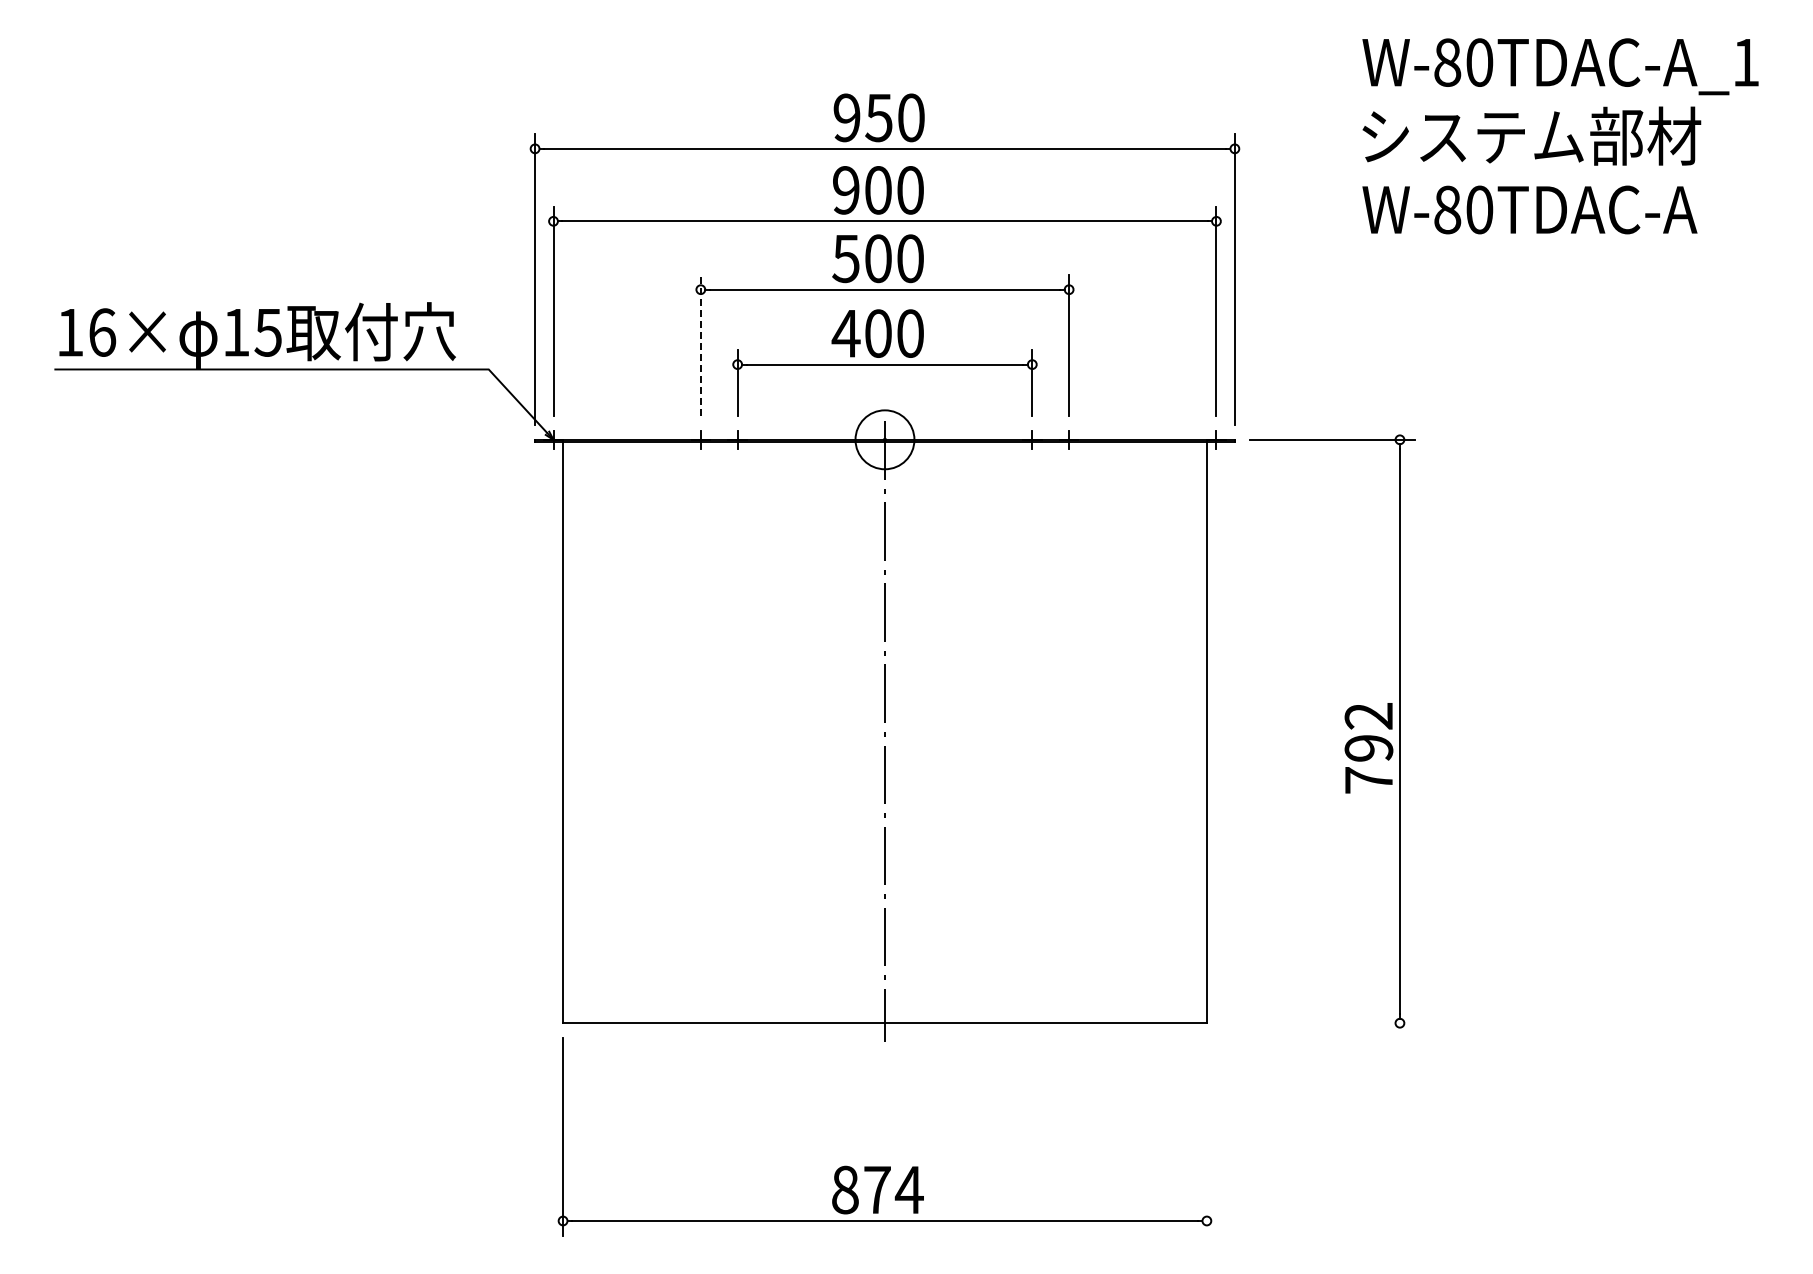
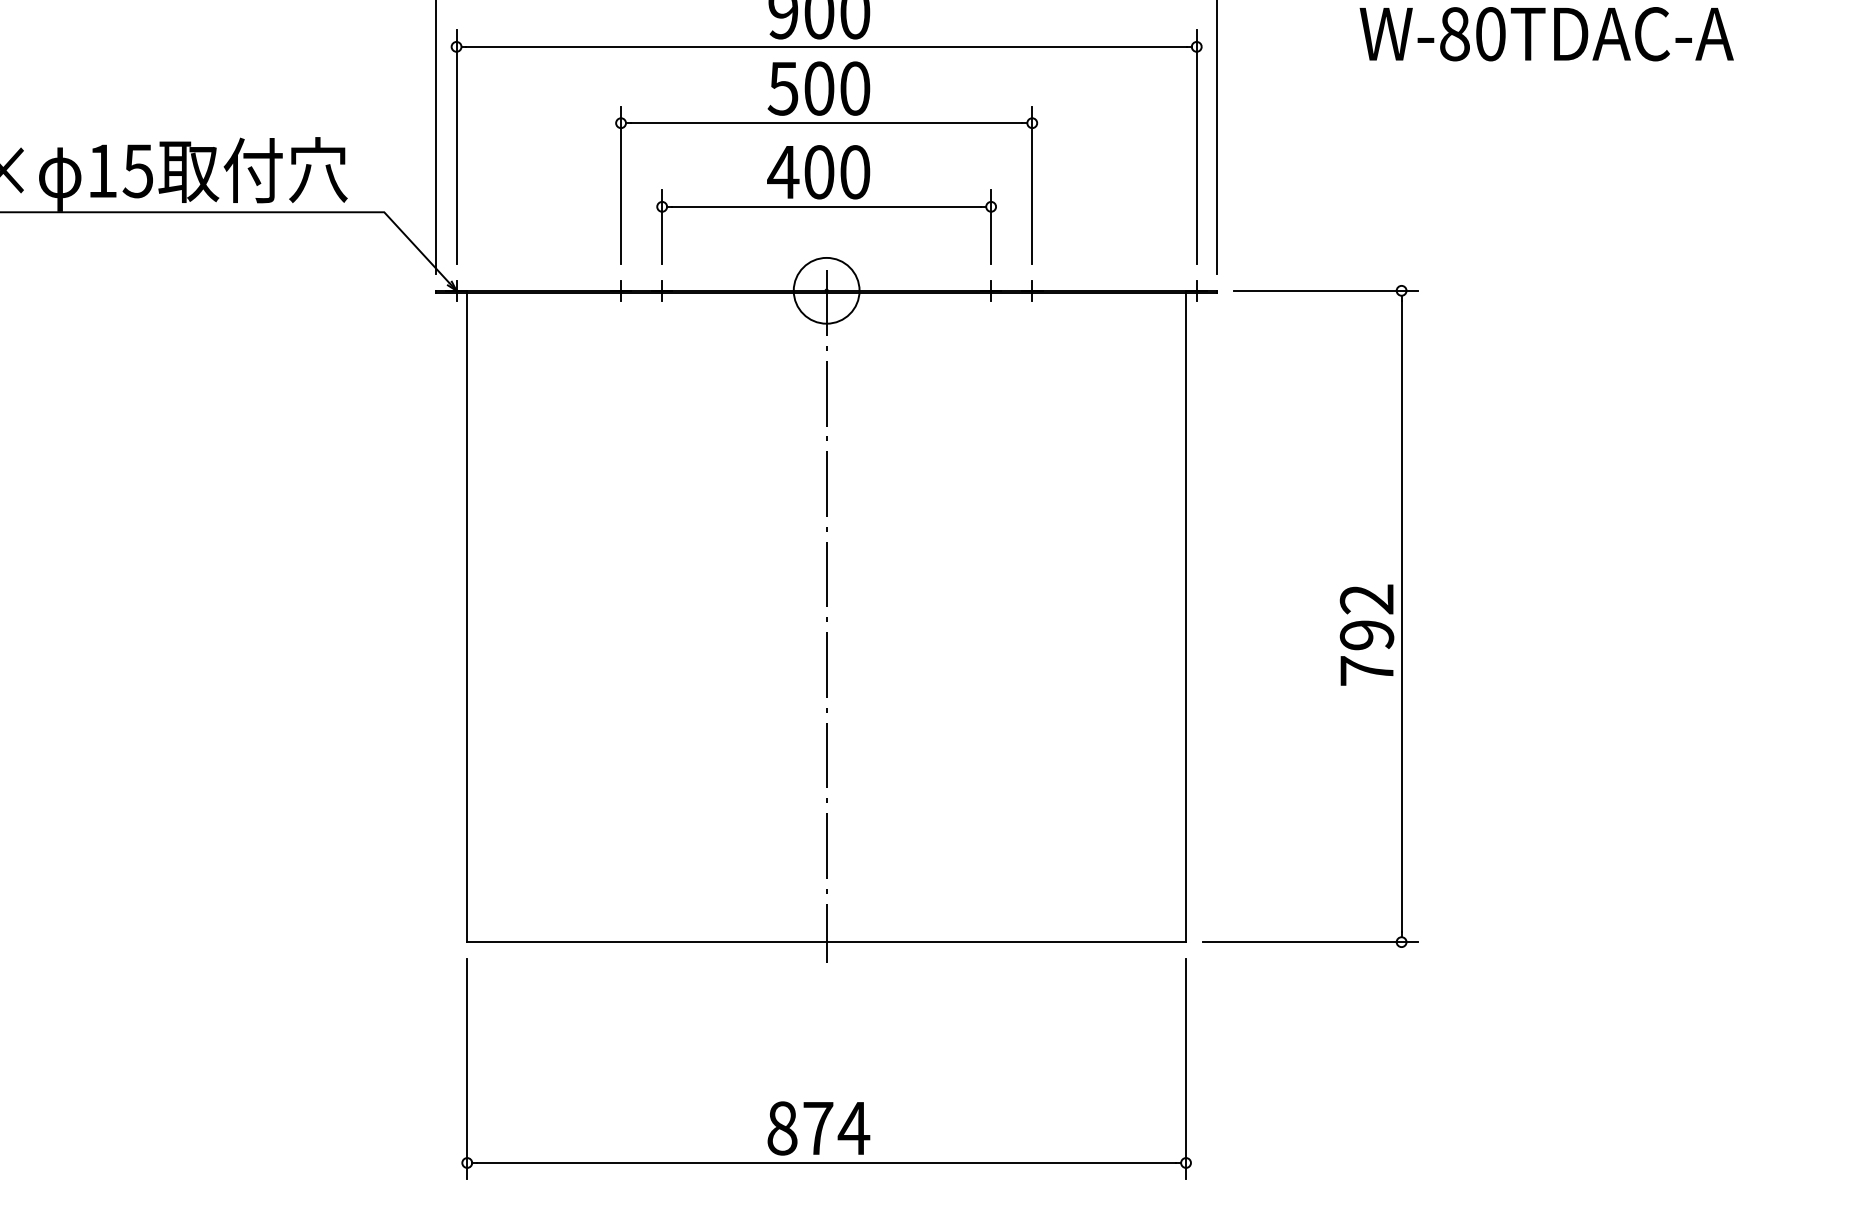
line: (700, 344) -> (620, 184), dashed -> solid
line: (1317, 1023) -> (1309, 942), added
line: (1206, 1136) -> (1185, 1068), added

